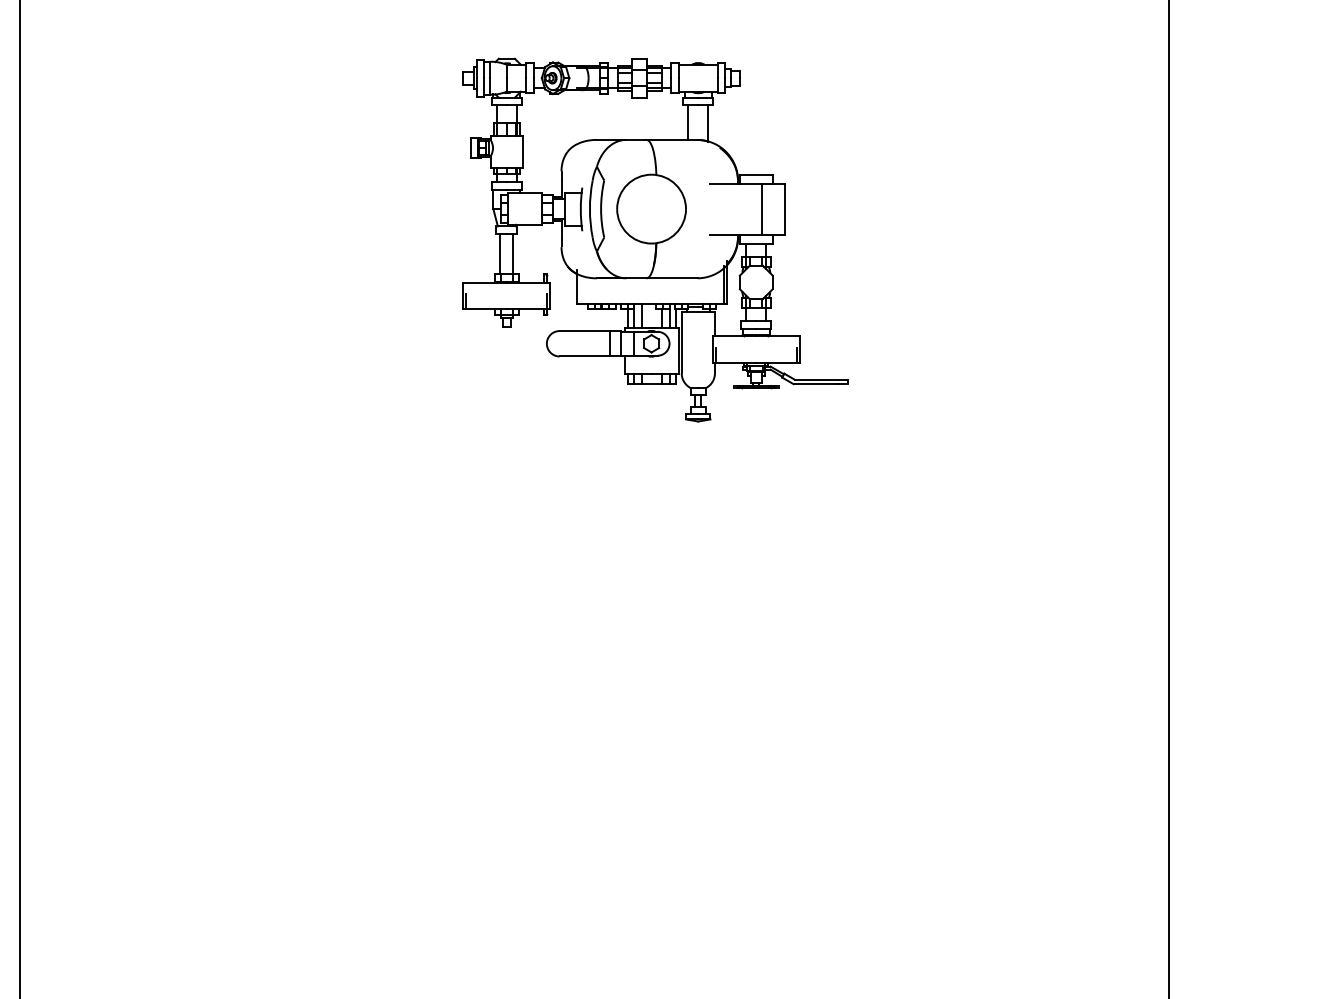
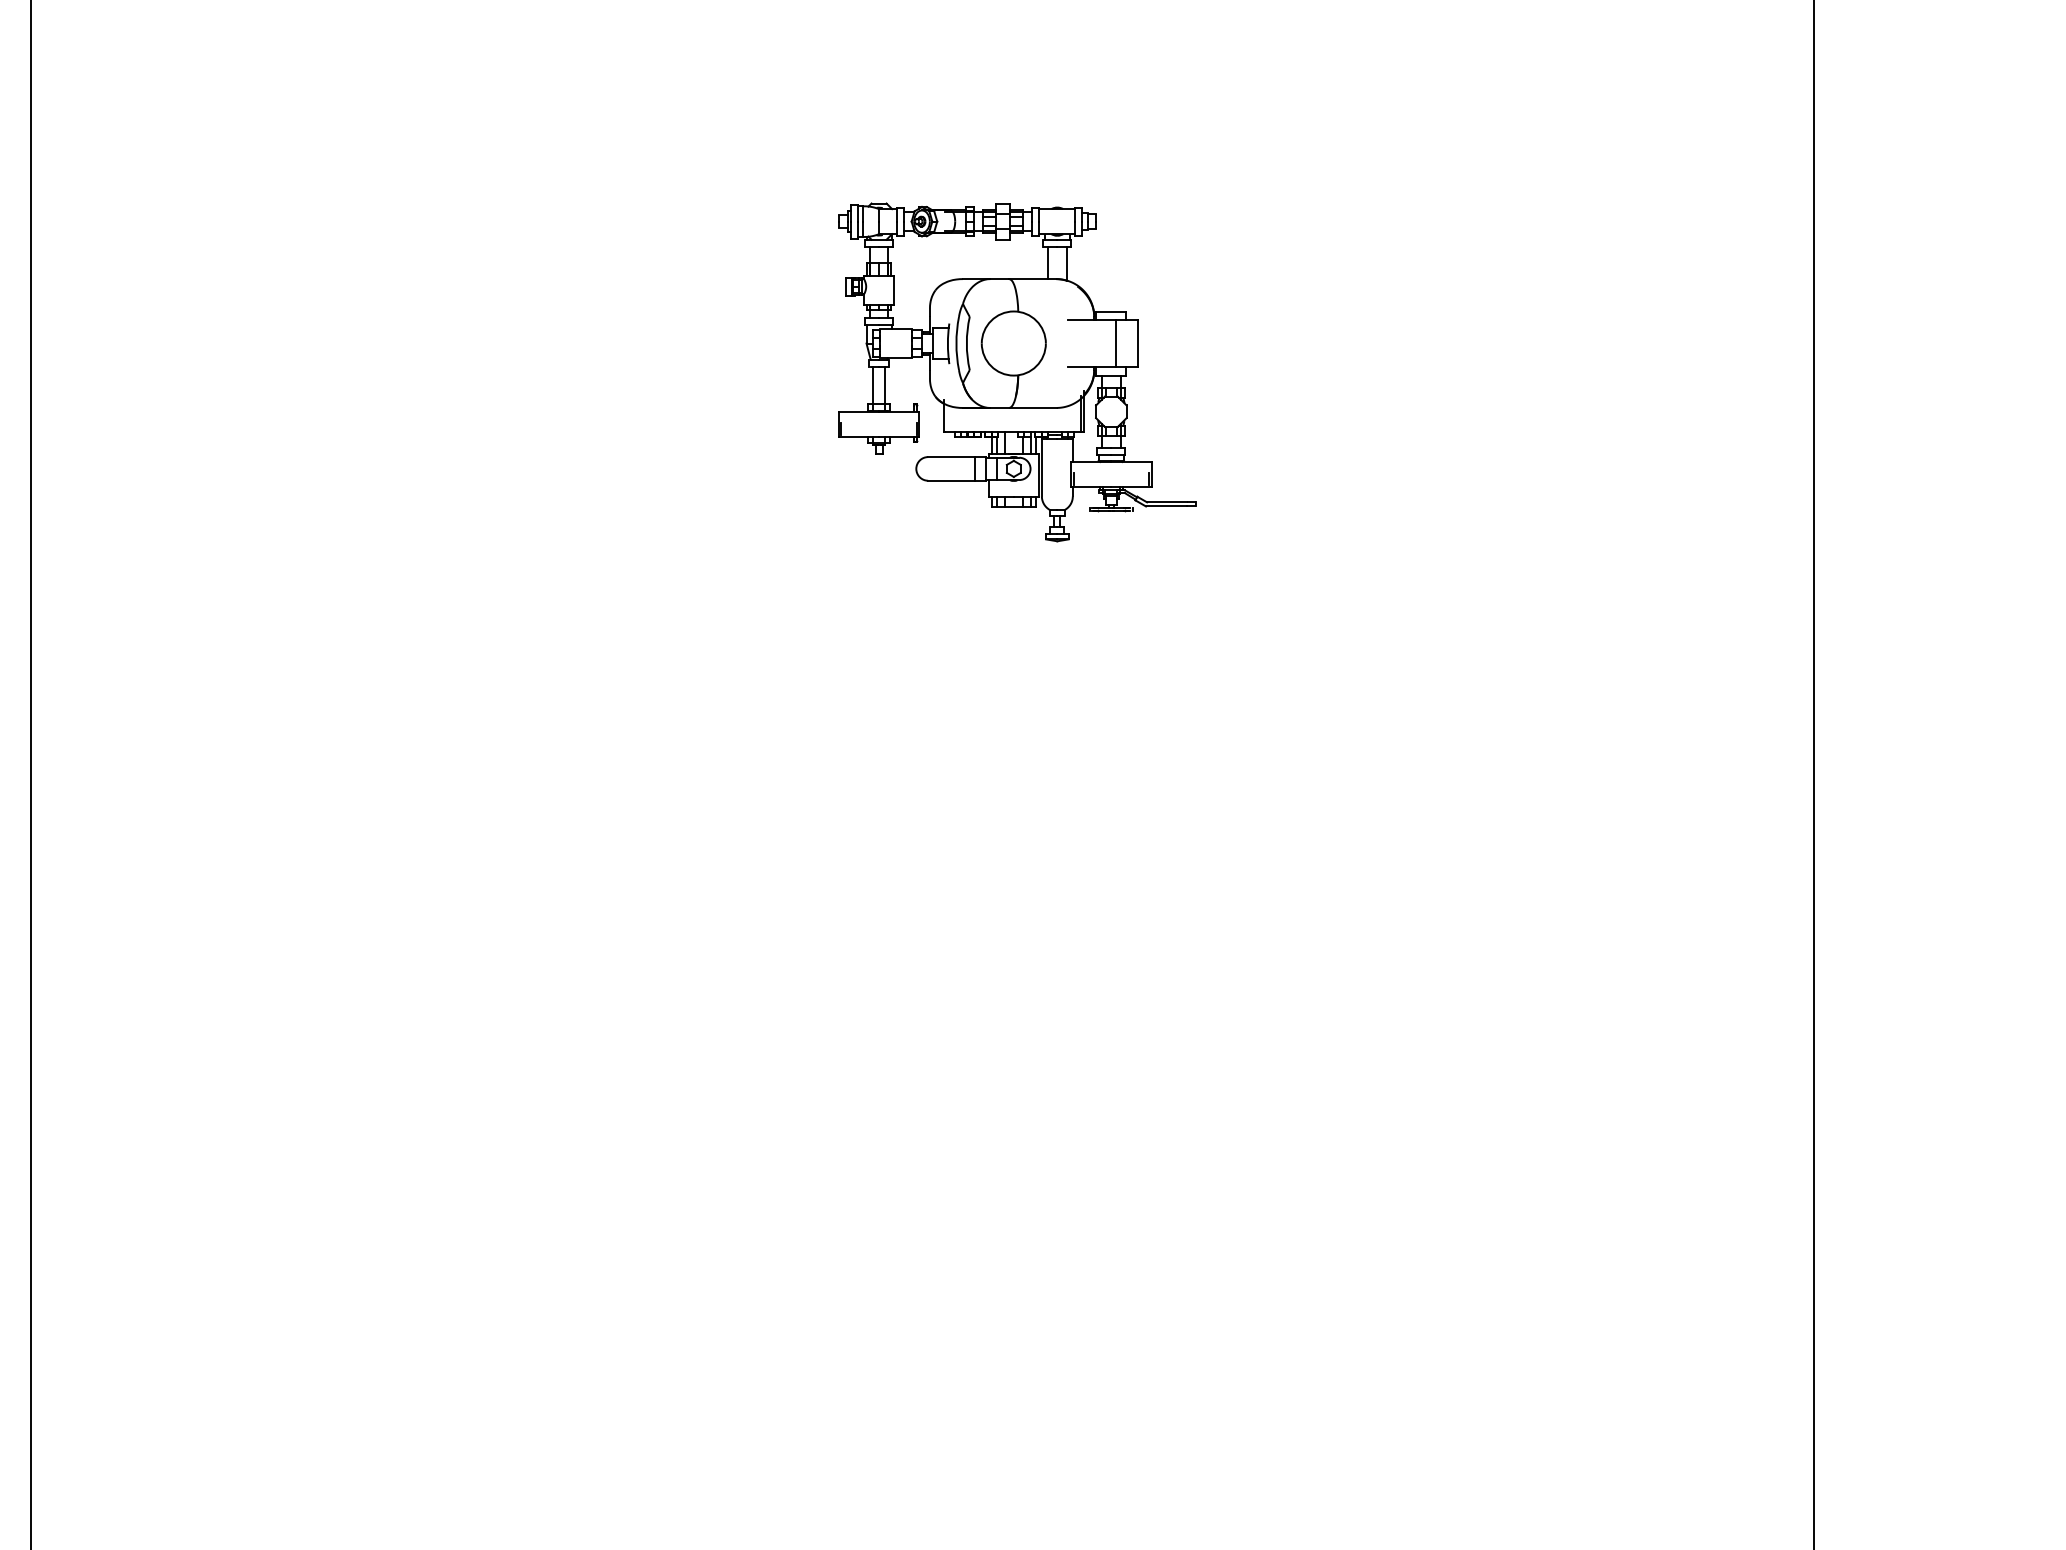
part: (655, 239) -> (1017, 371), size x0.6

